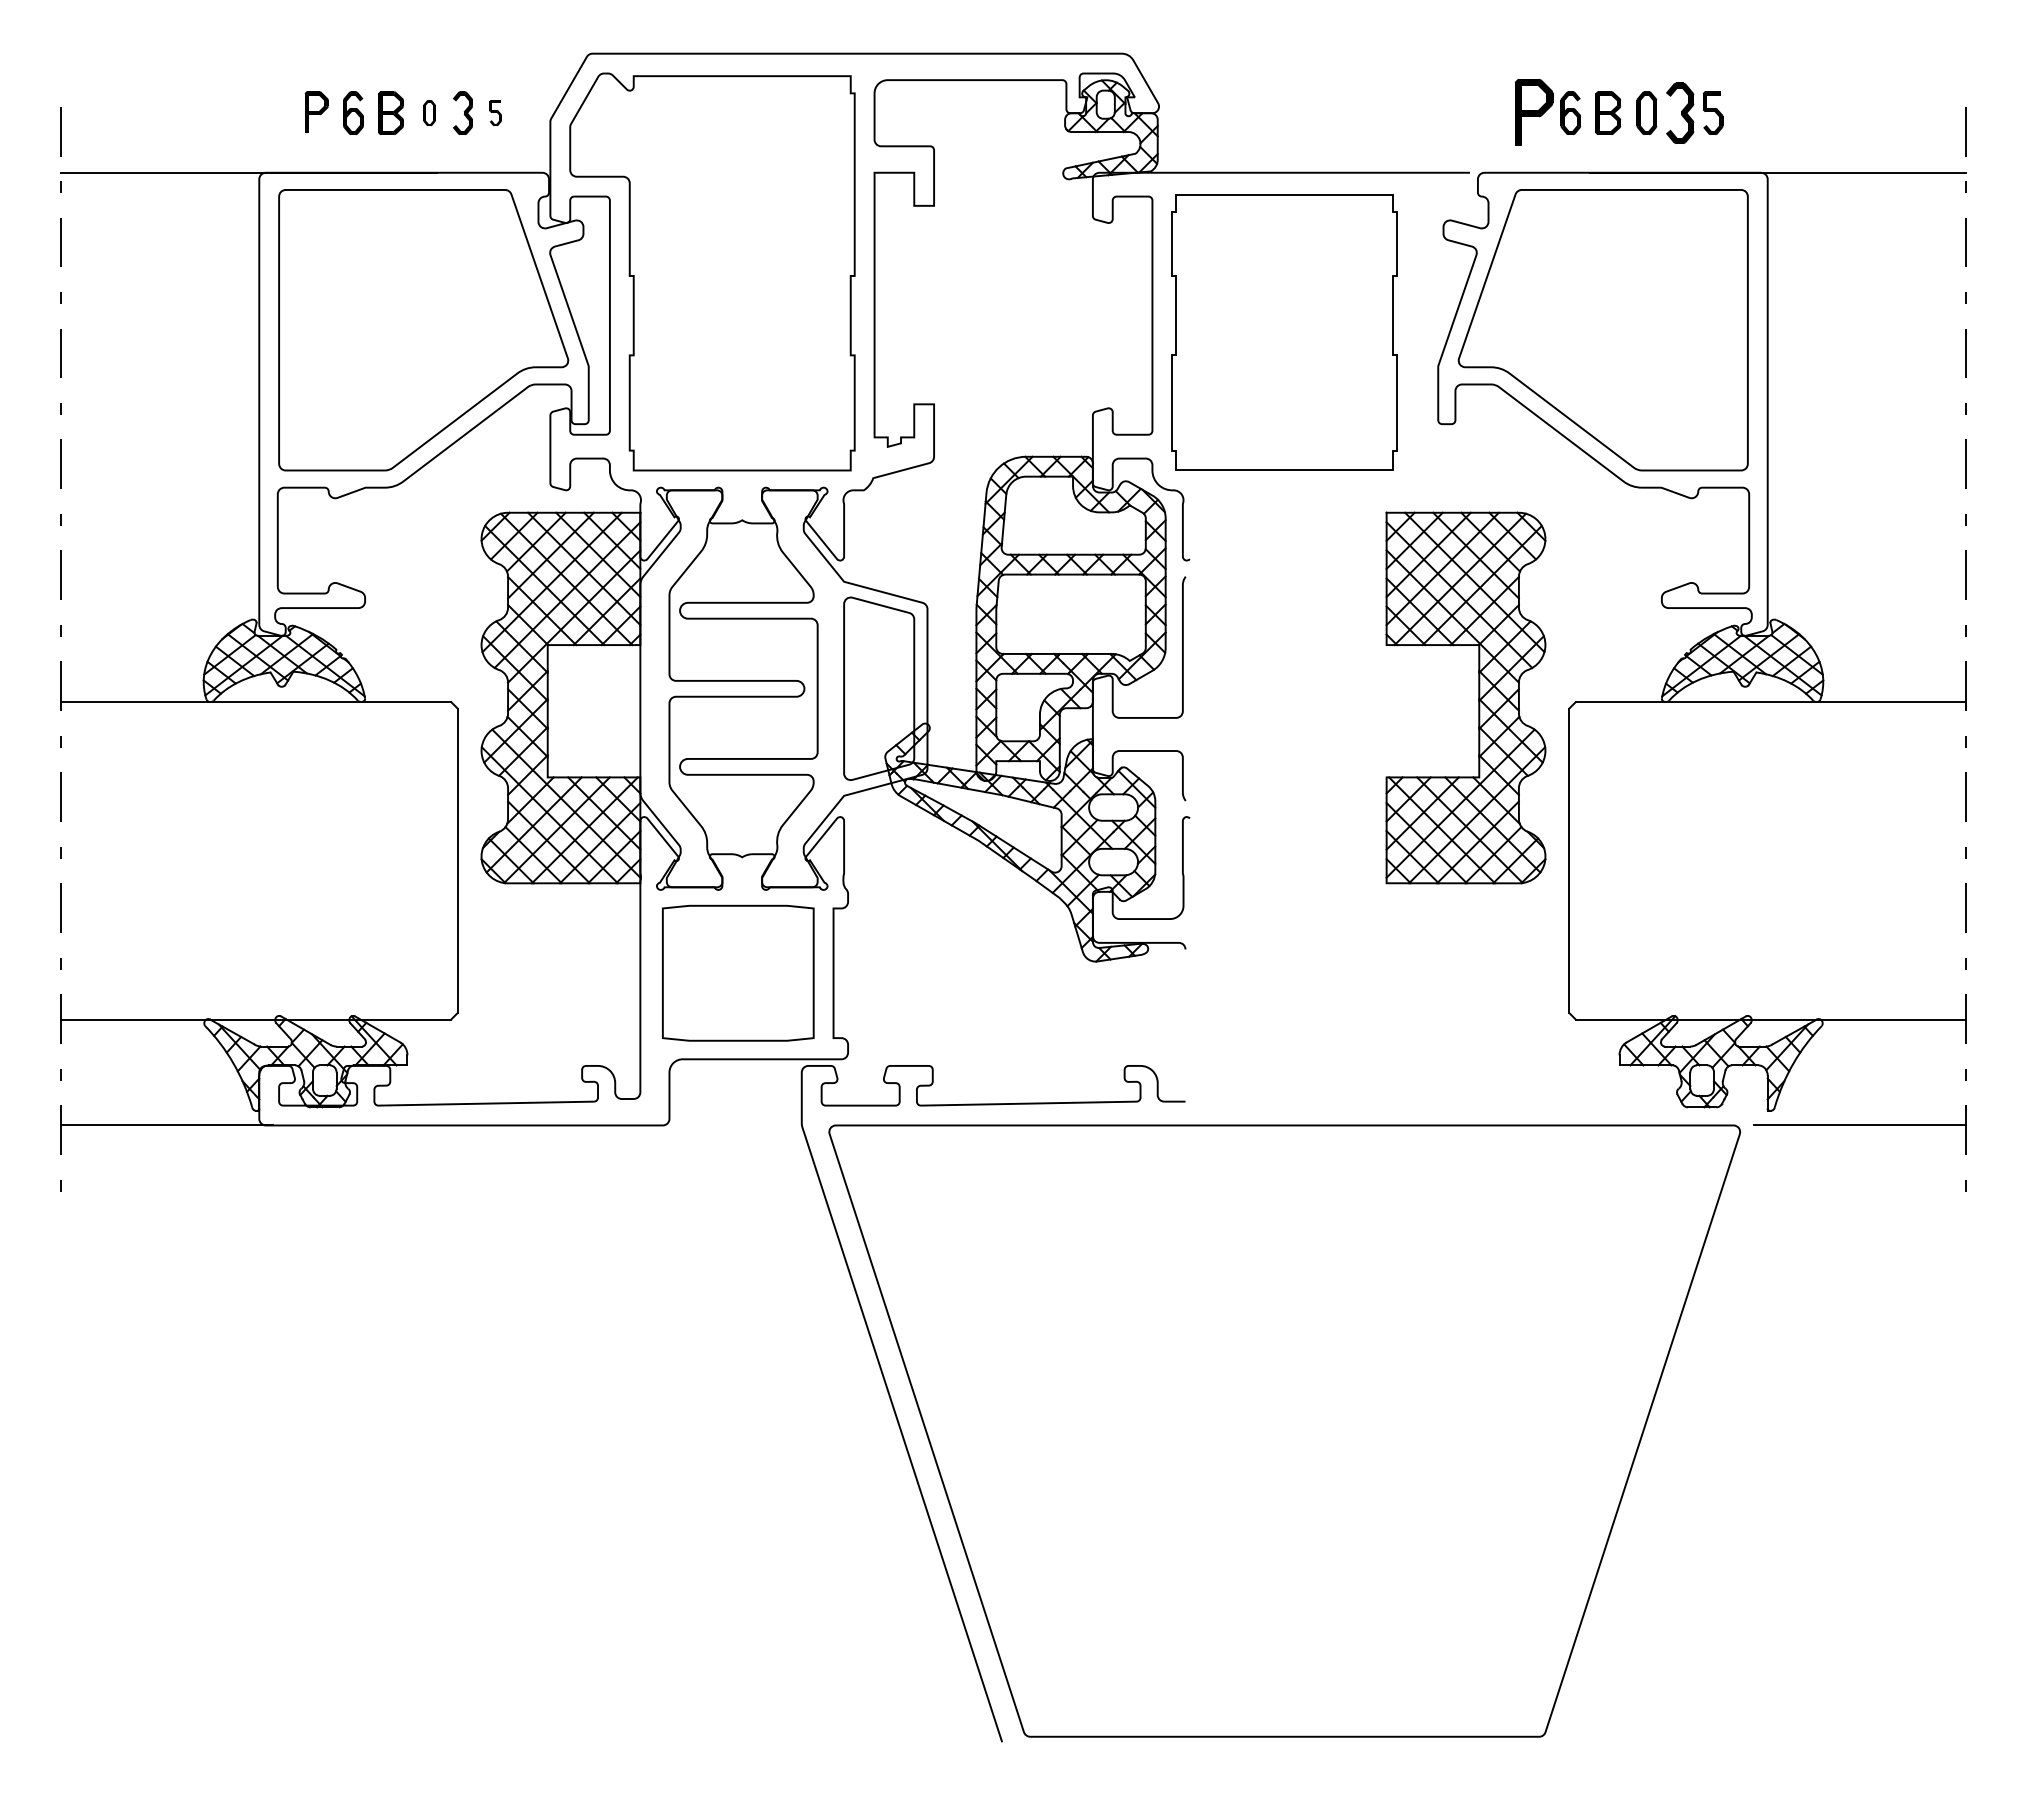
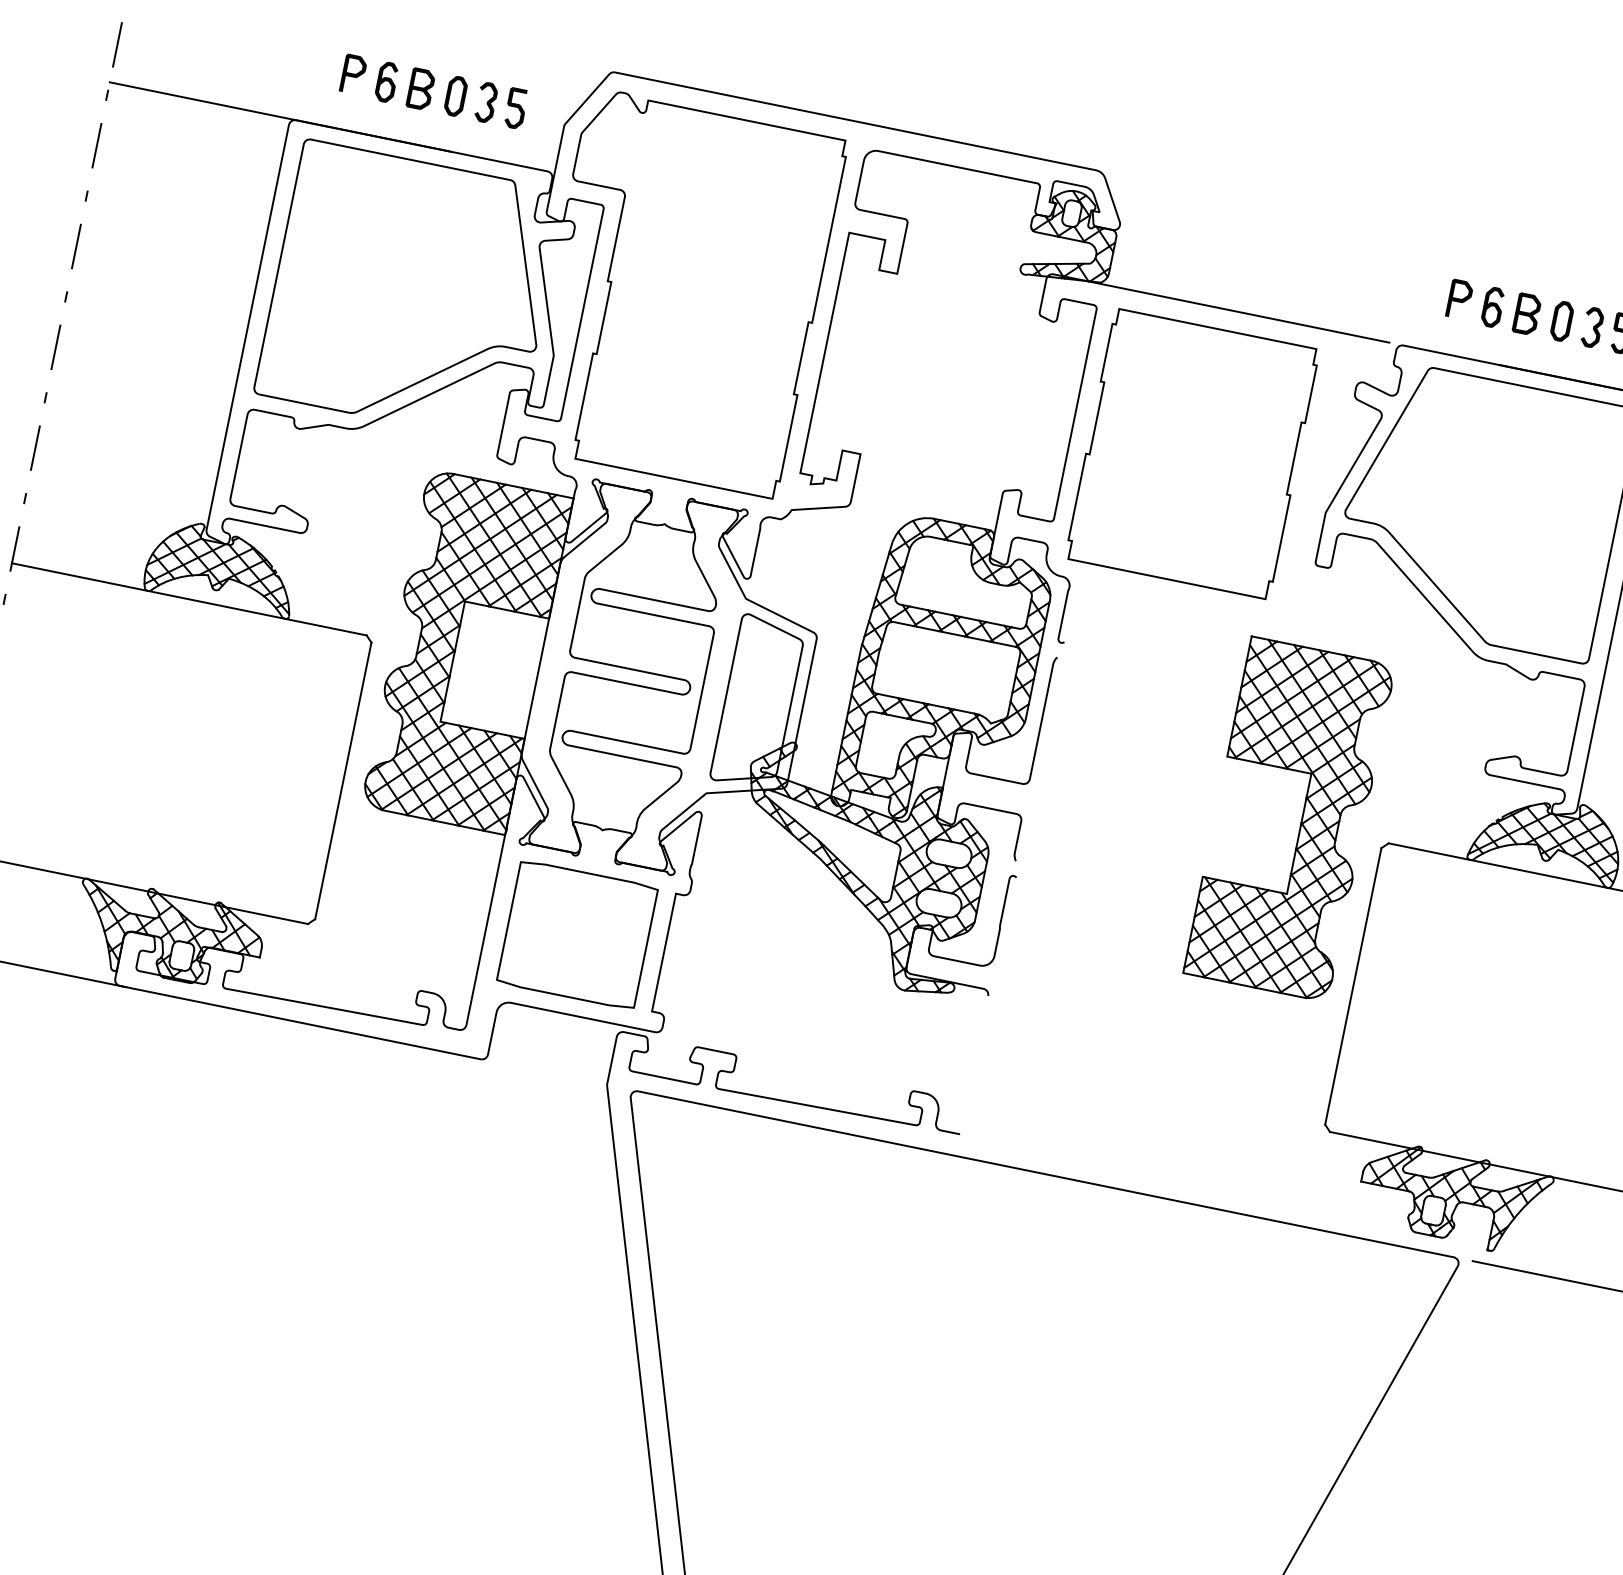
part: (1533, 111) -> (1459, 298), size x0.62
part: (429, 112) -> (456, 95), size x1.67
part: (495, 112) -> (515, 107), size x1.67
part: (1680, 112) -> (1592, 327), size x0.71

